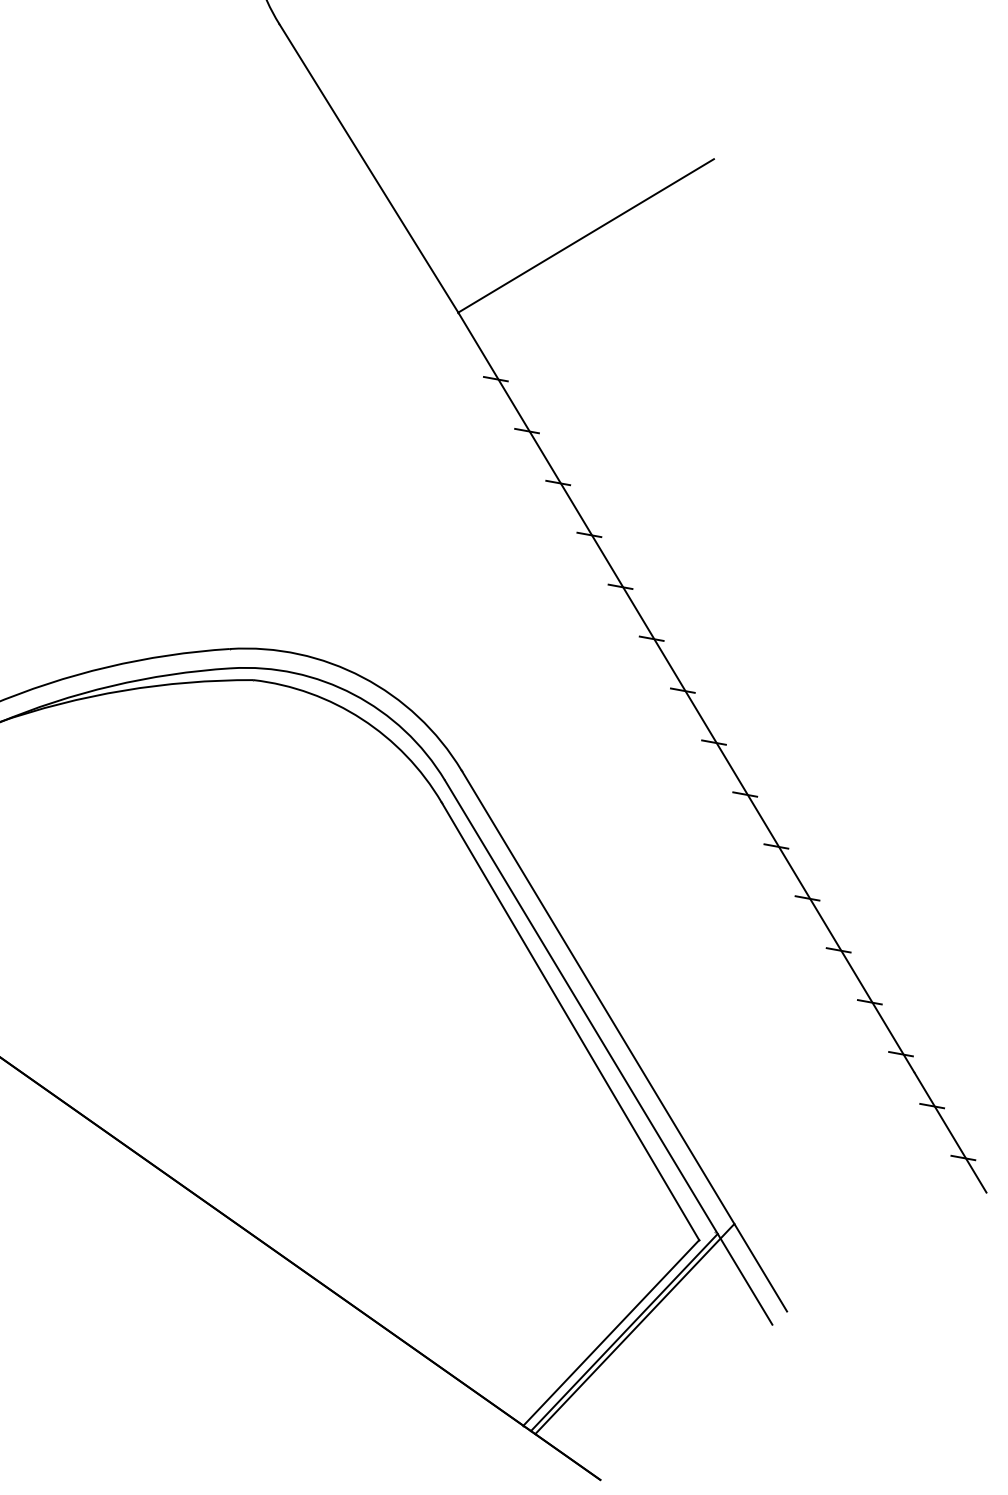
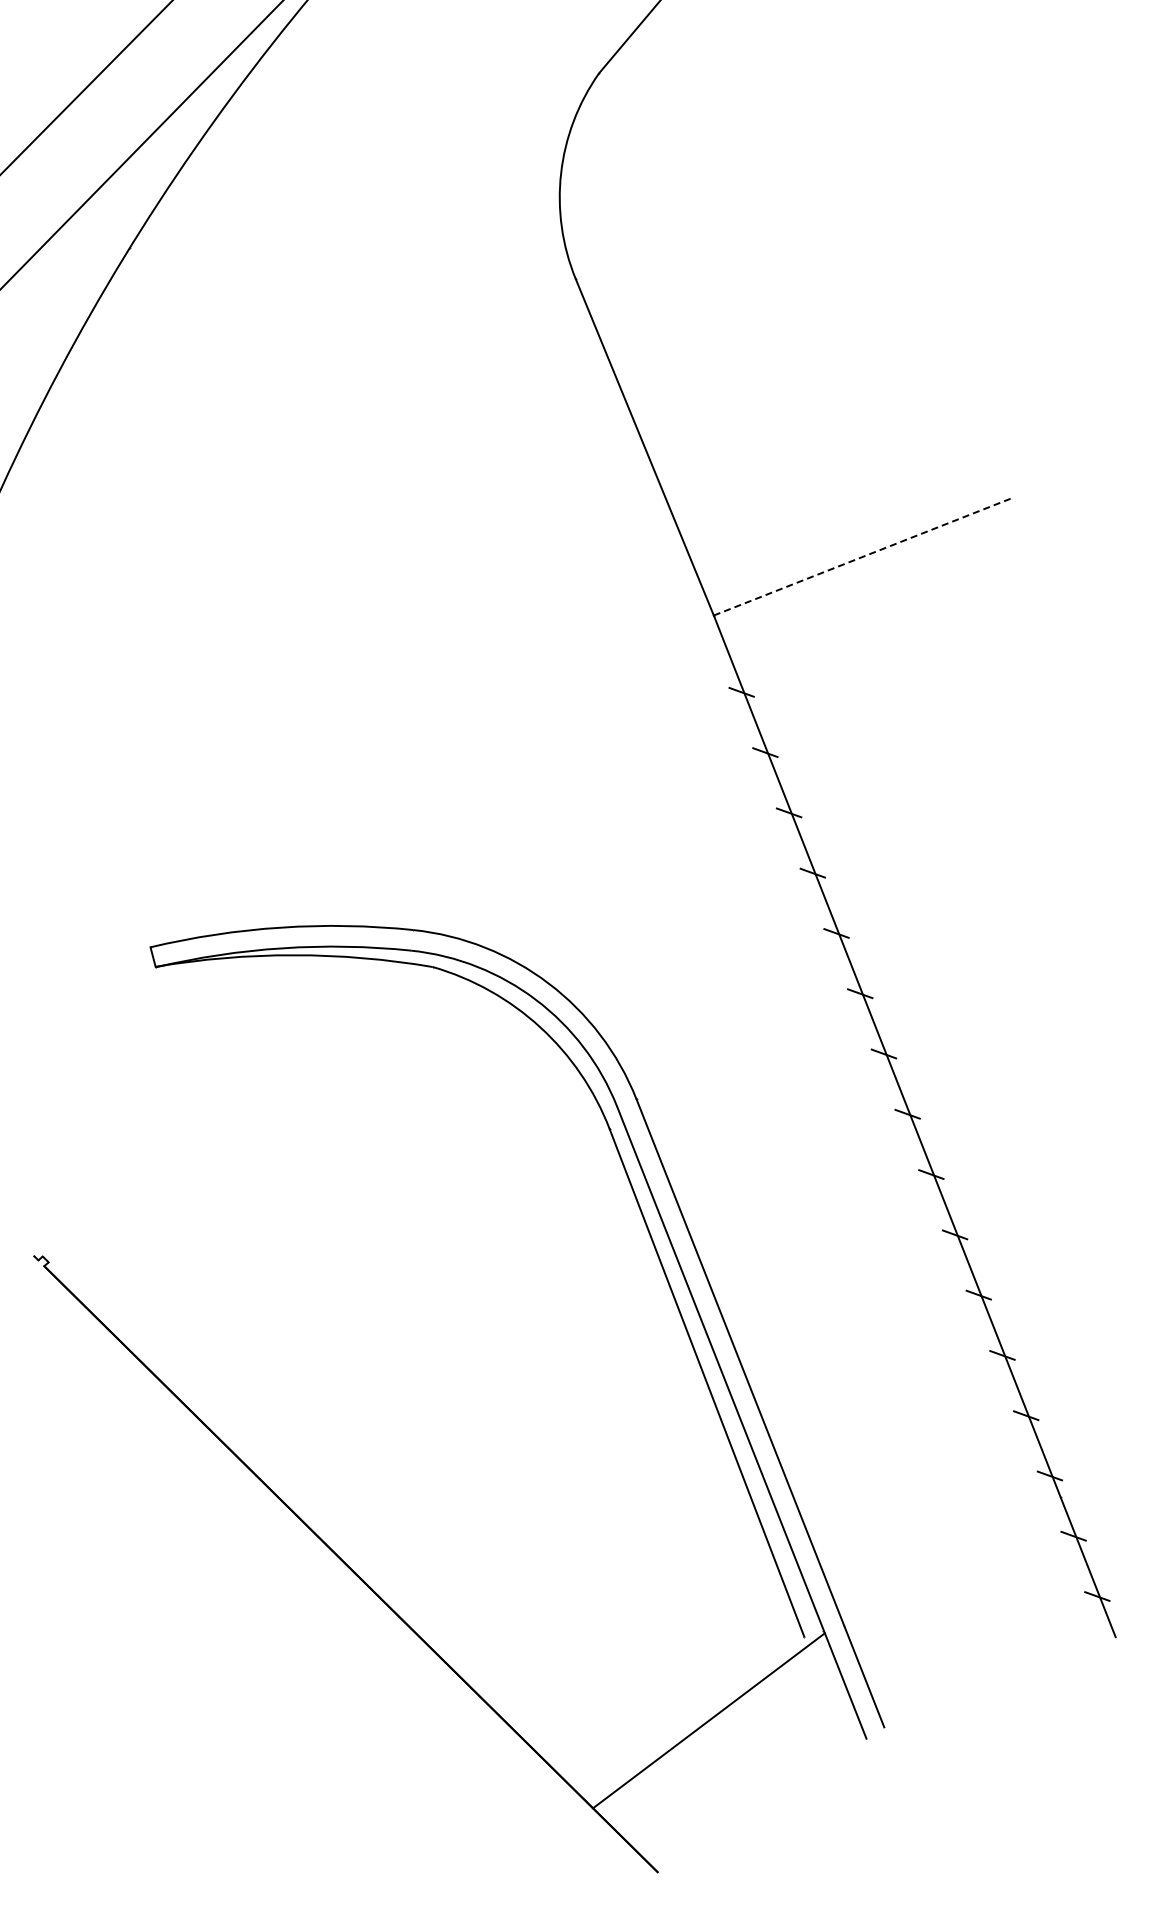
line: (585, 236) -> (861, 557), solid -> dashed
line: (634, 1328) -> (720, 1718), removed
line: (610, 1332) -> (694, 1718), removed

